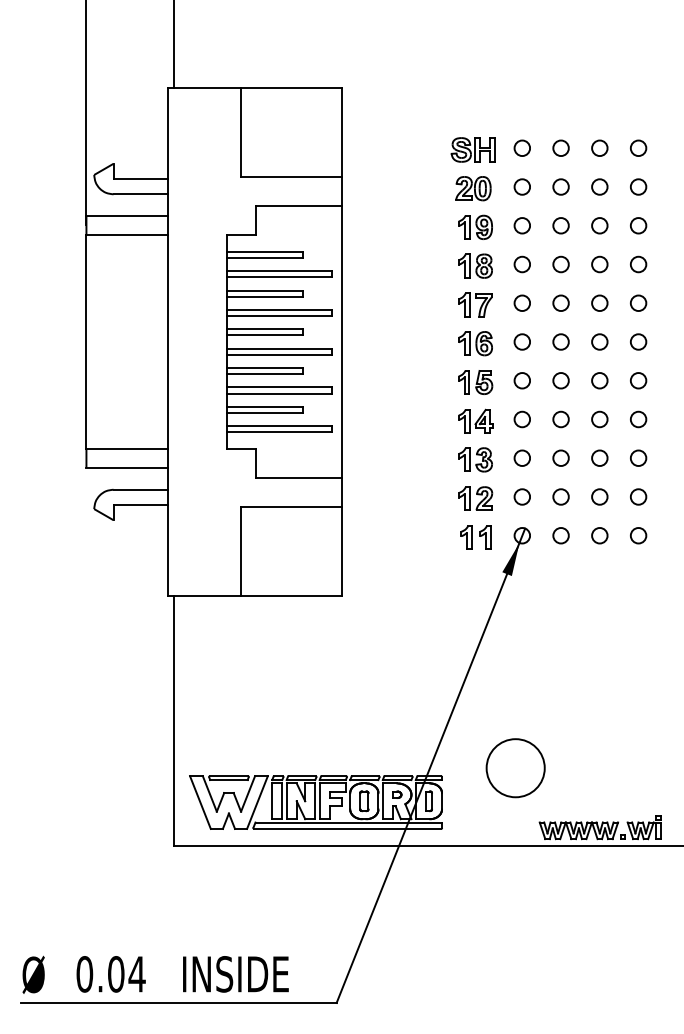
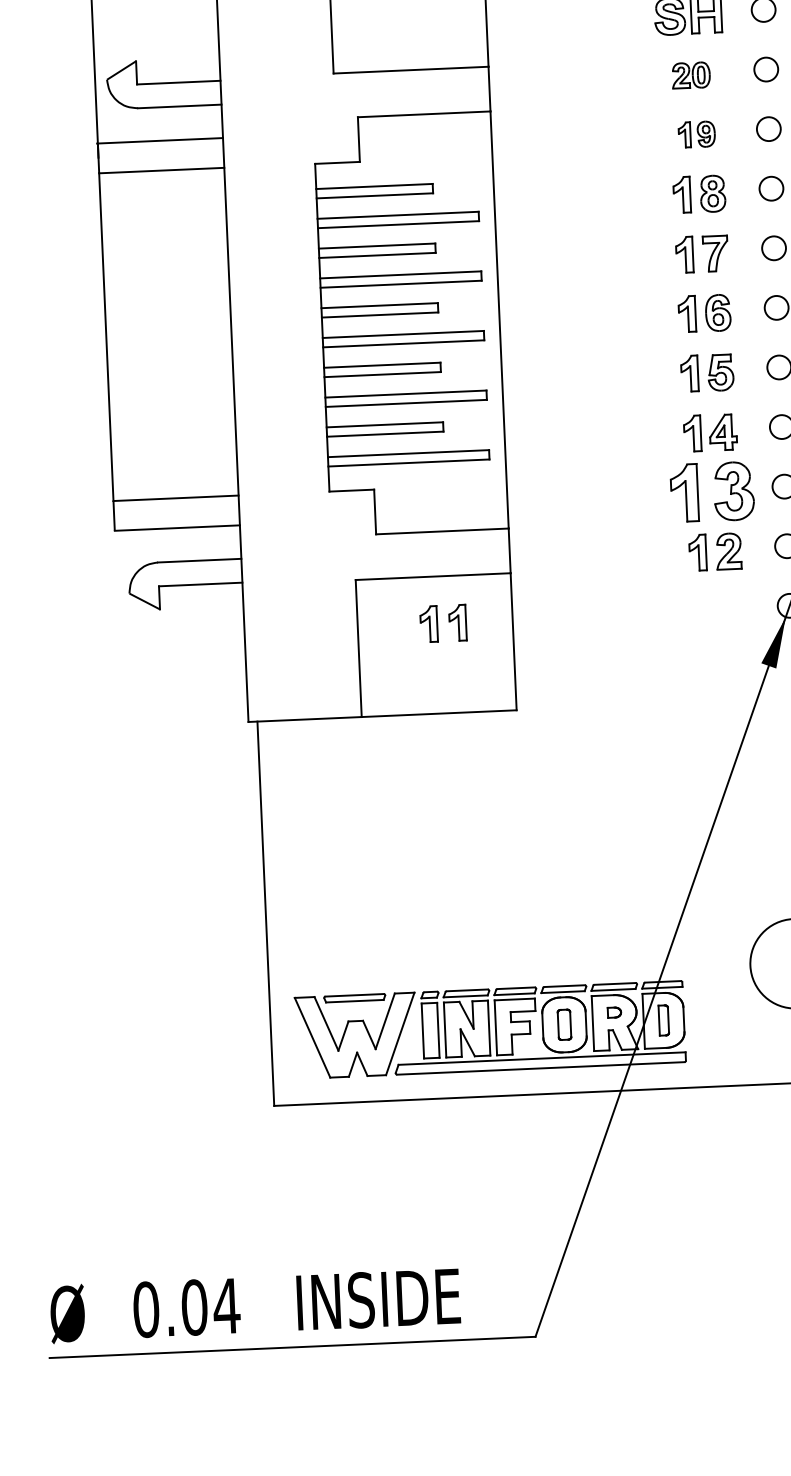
part: (473, 188) -> (691, 75), size x0.7
part: (475, 226) -> (696, 133), size x0.7
part: (475, 459) -> (712, 491), size x1.6
part: (475, 537) -> (442, 623), moved

